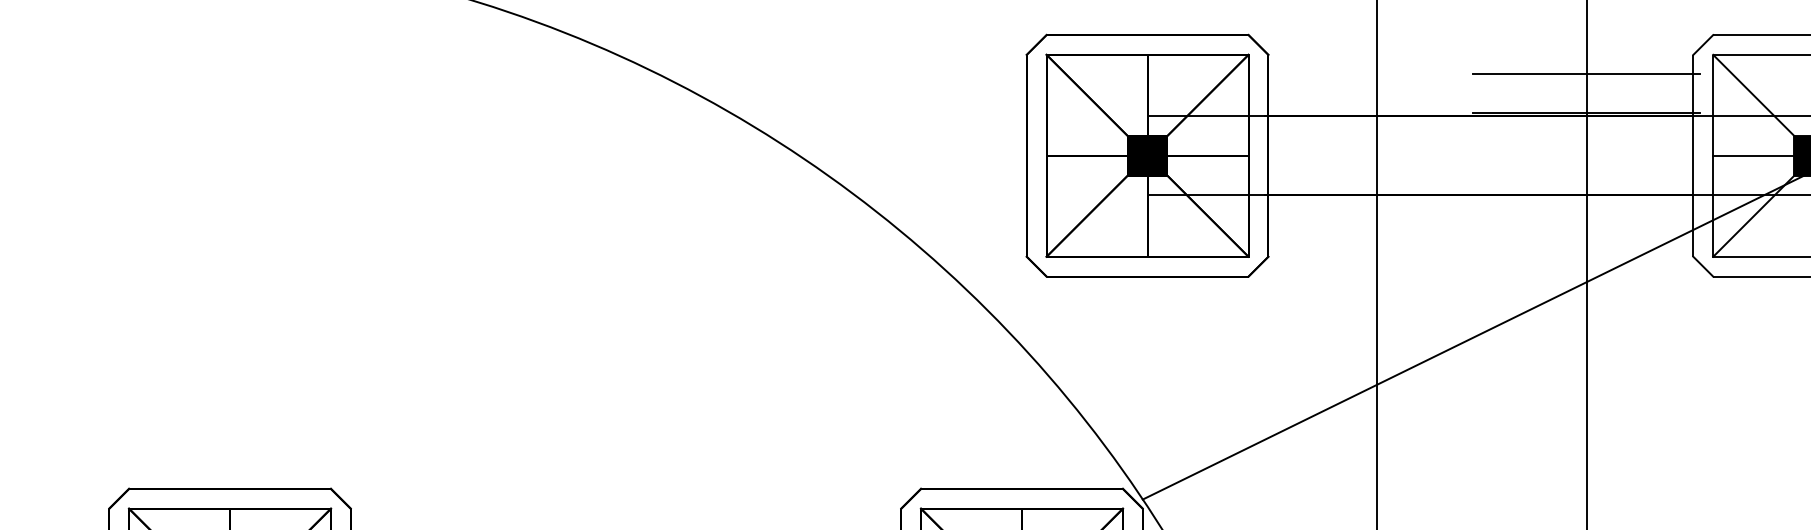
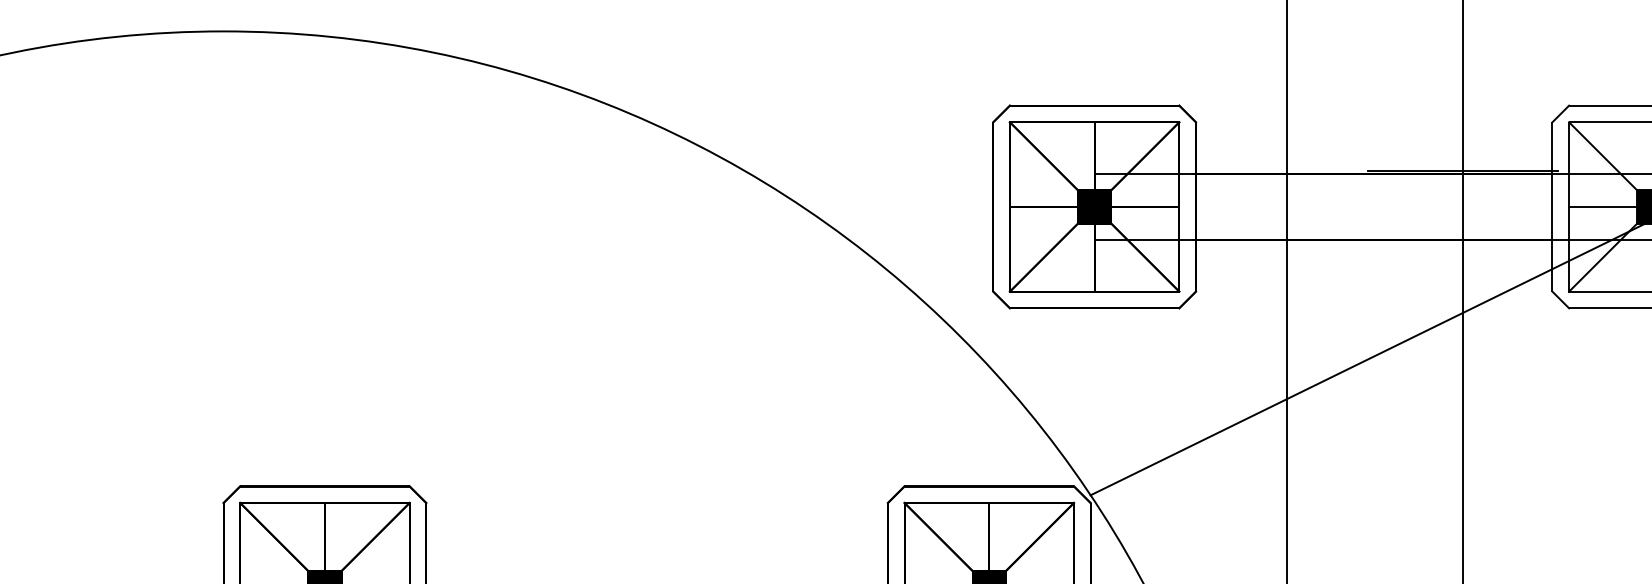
line: (1586, 74) -> (1462, 138), removed

